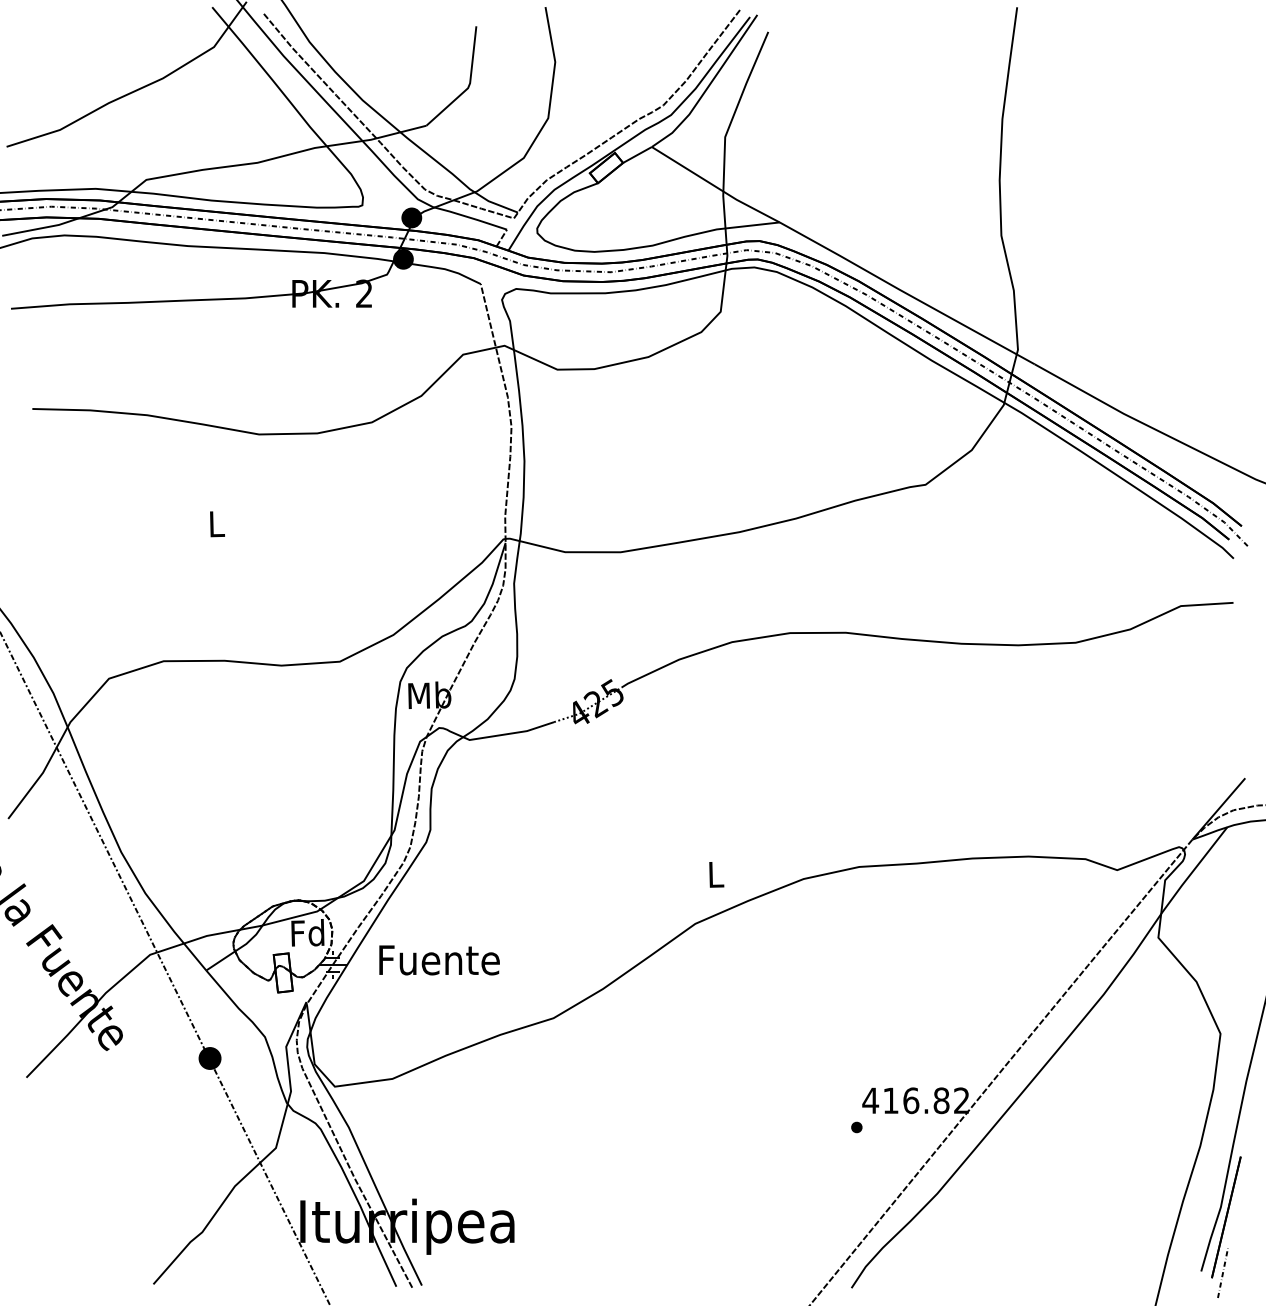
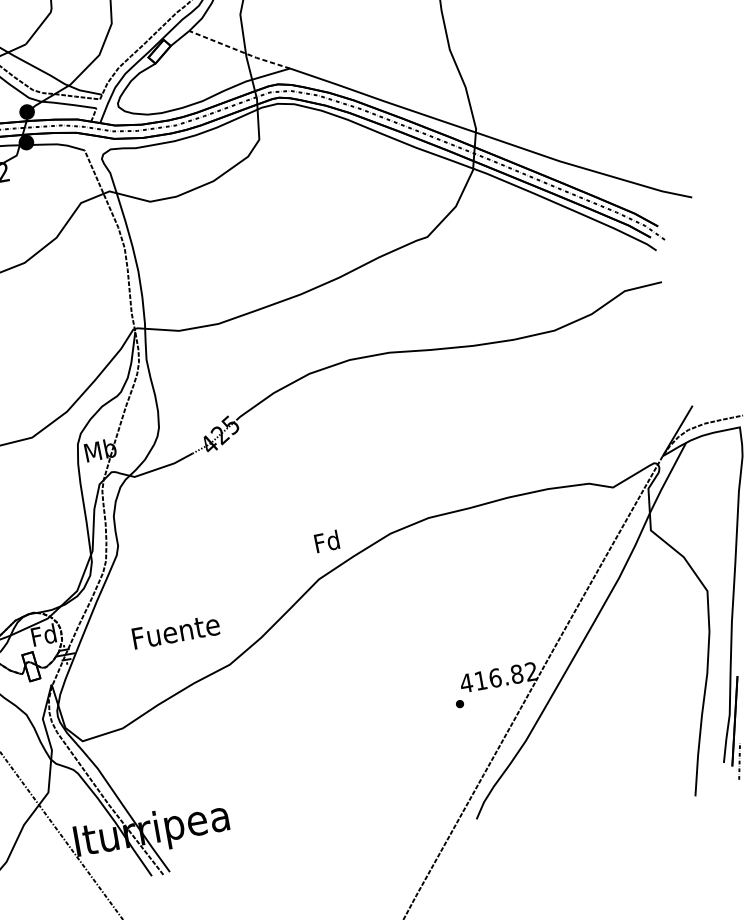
line: (715, 186) -> (239, 51), solid -> dashed
text: (714, 873) -> (326, 541), L -> Fd
text: (439, 960) -> (176, 631), moved

